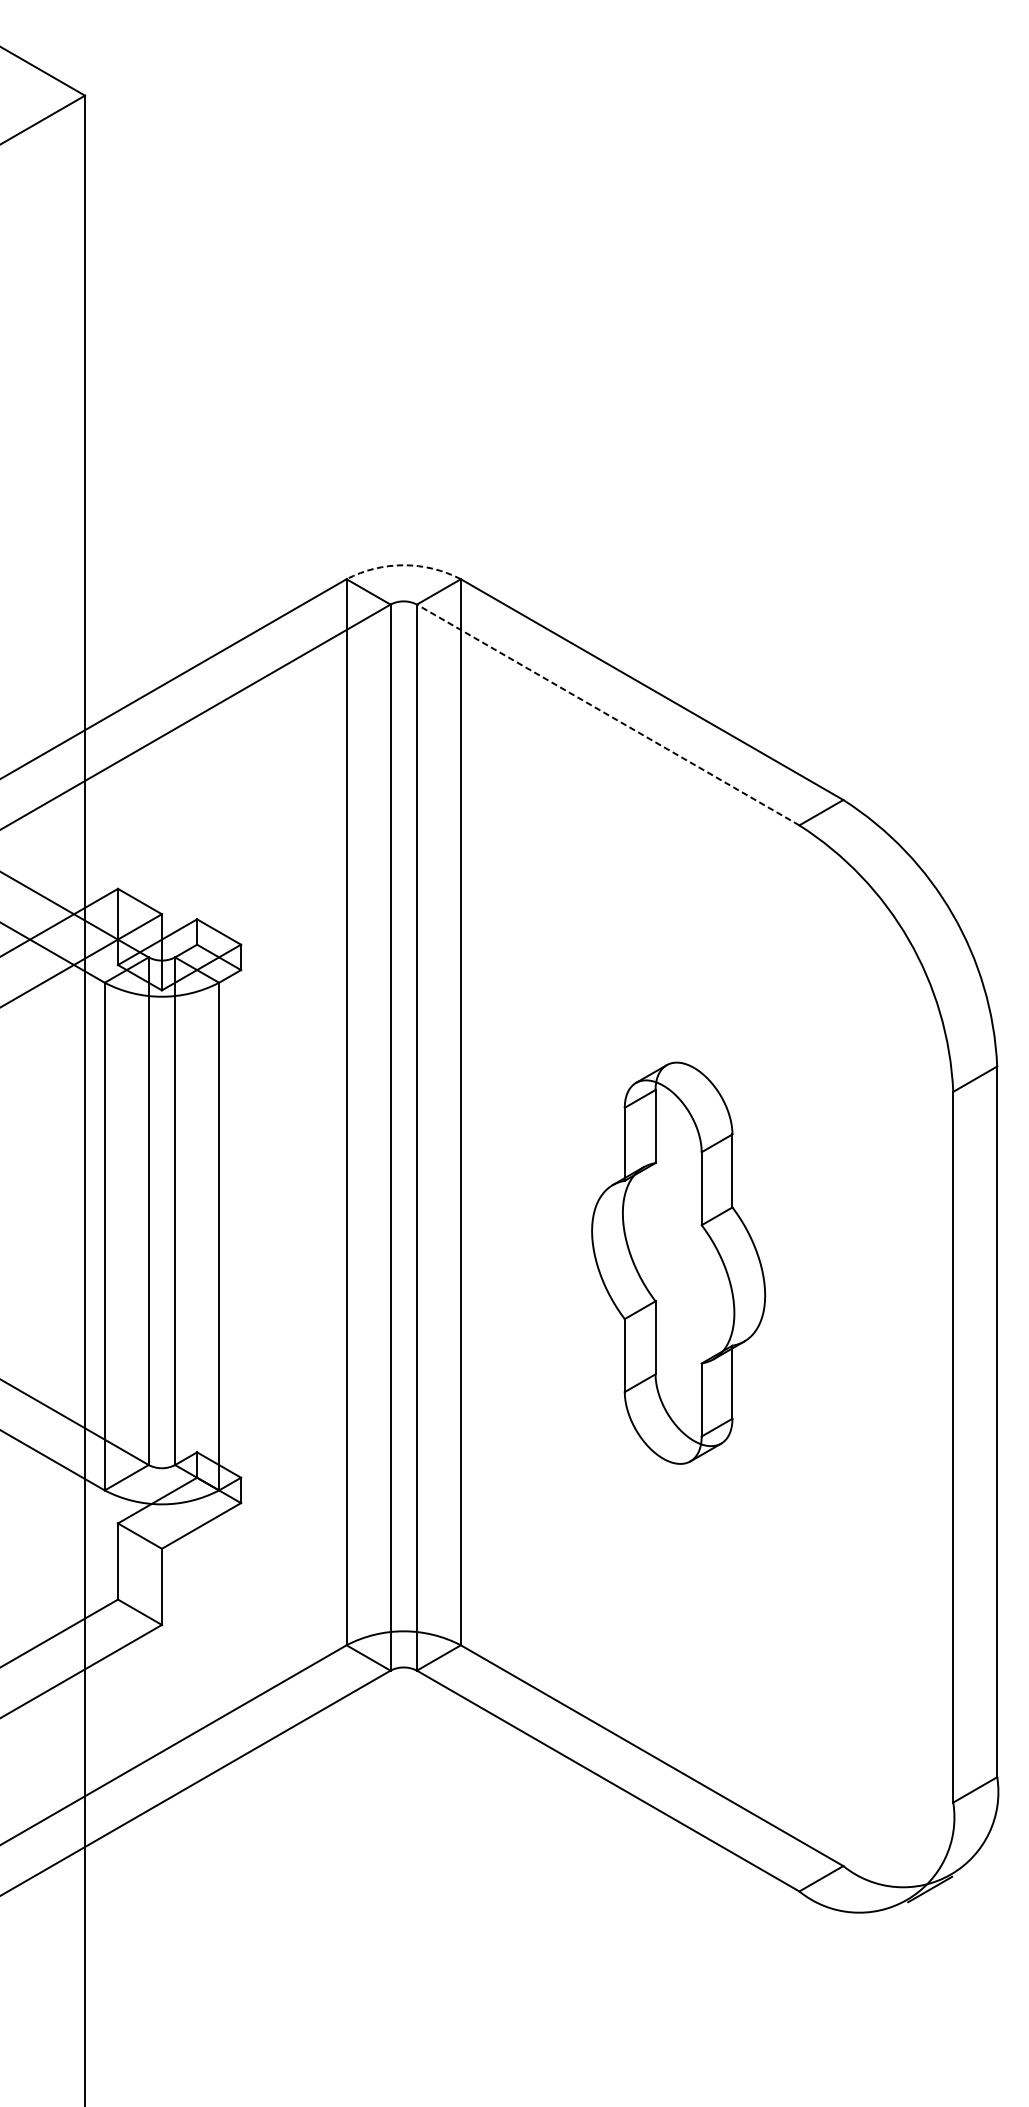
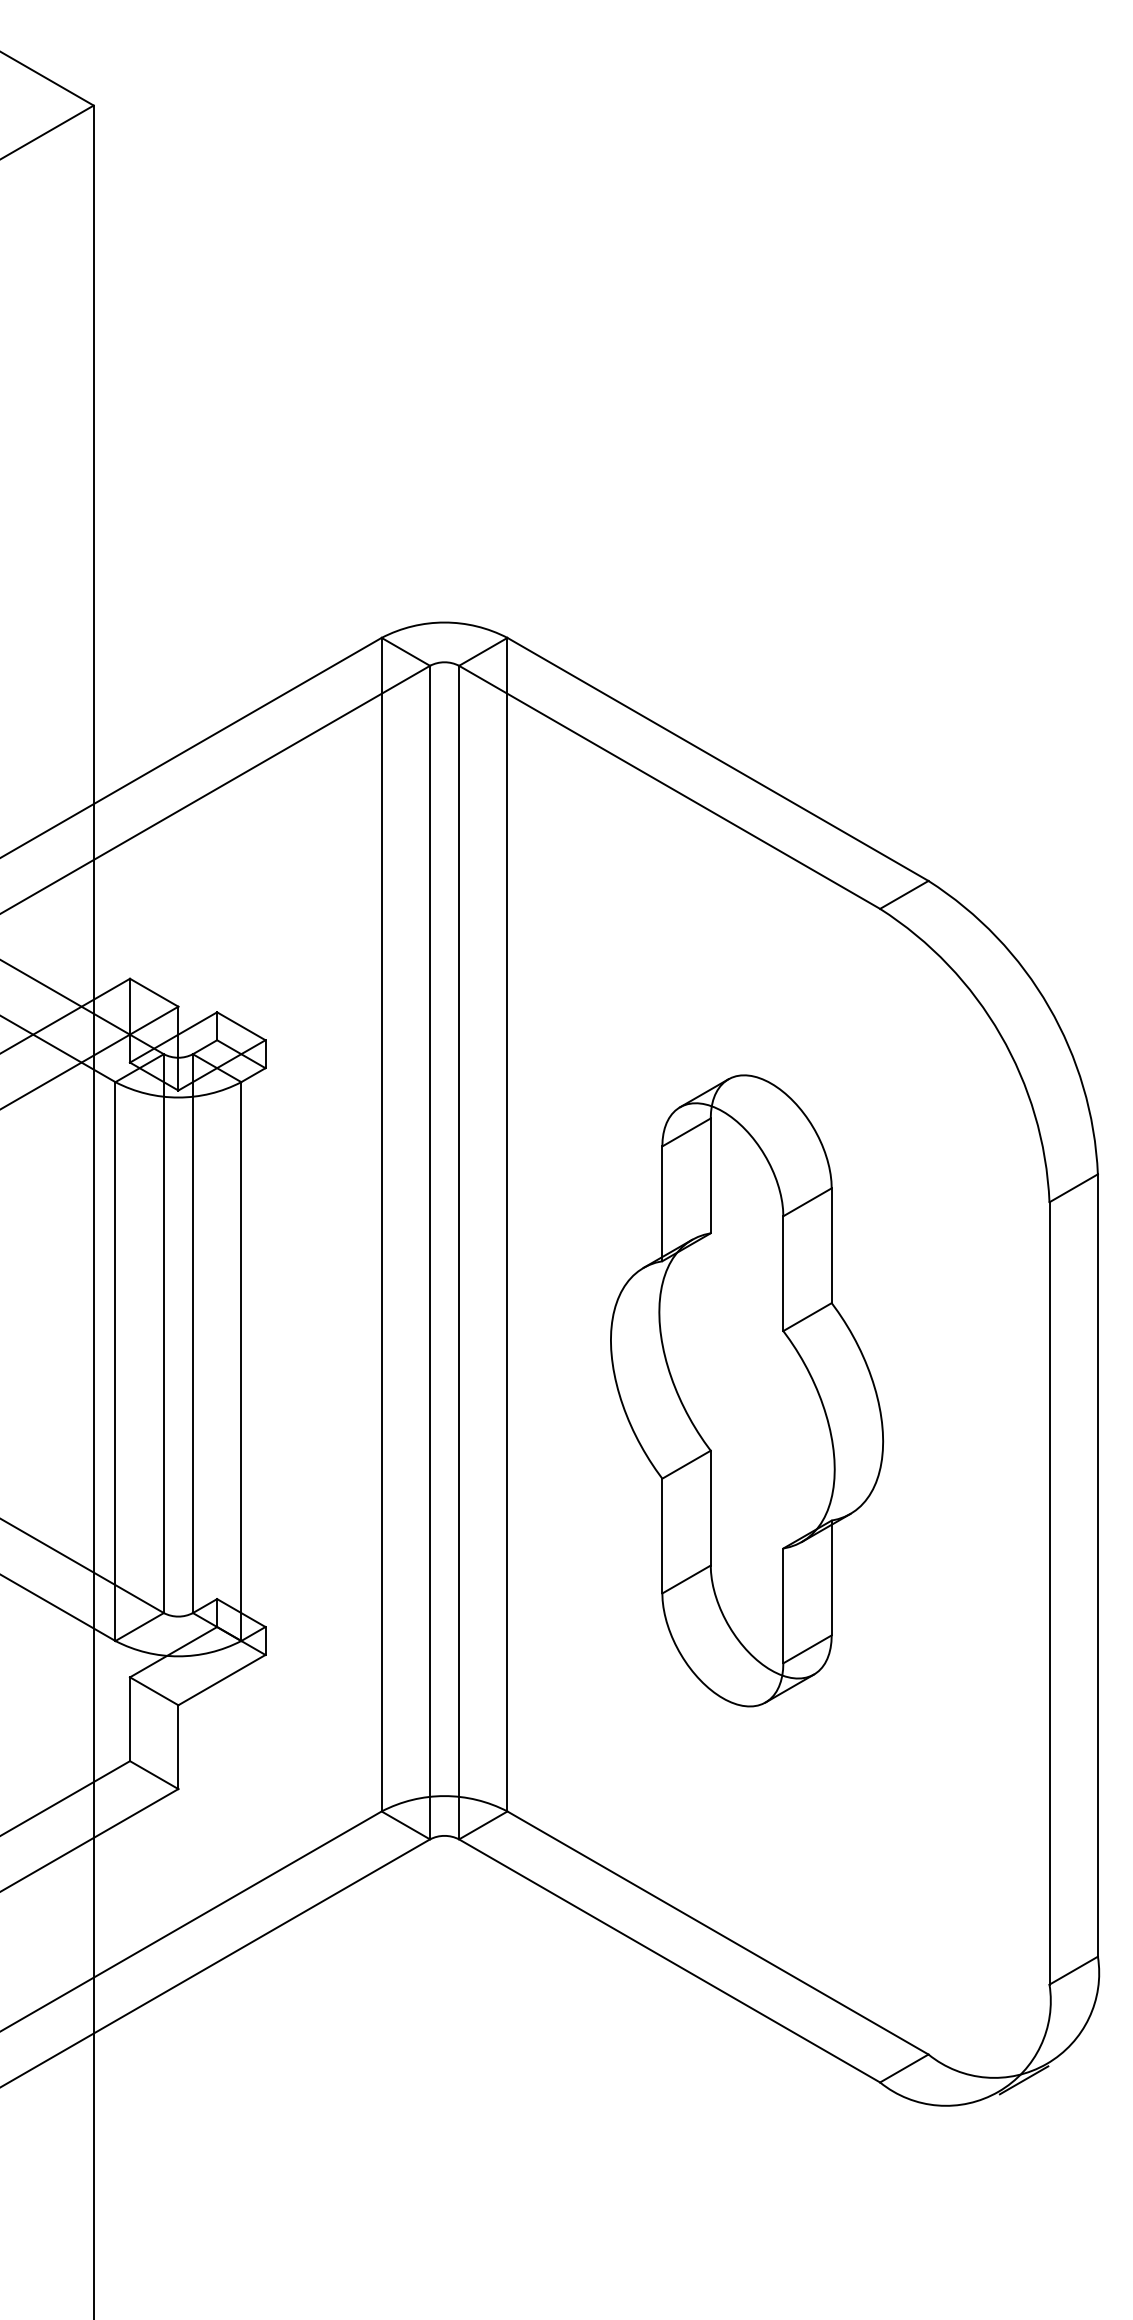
arc: (403, 565) -> (444, 622), dashed -> solid
line: (608, 715) -> (669, 787), dashed -> solid
part: (678, 1262) -> (747, 1390), size x1.43

